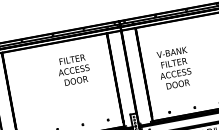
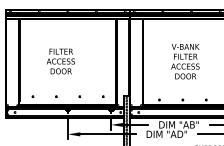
text: (174, 68) -> (185, 61), moved
text: (73, 70) -> (60, 61), moved

